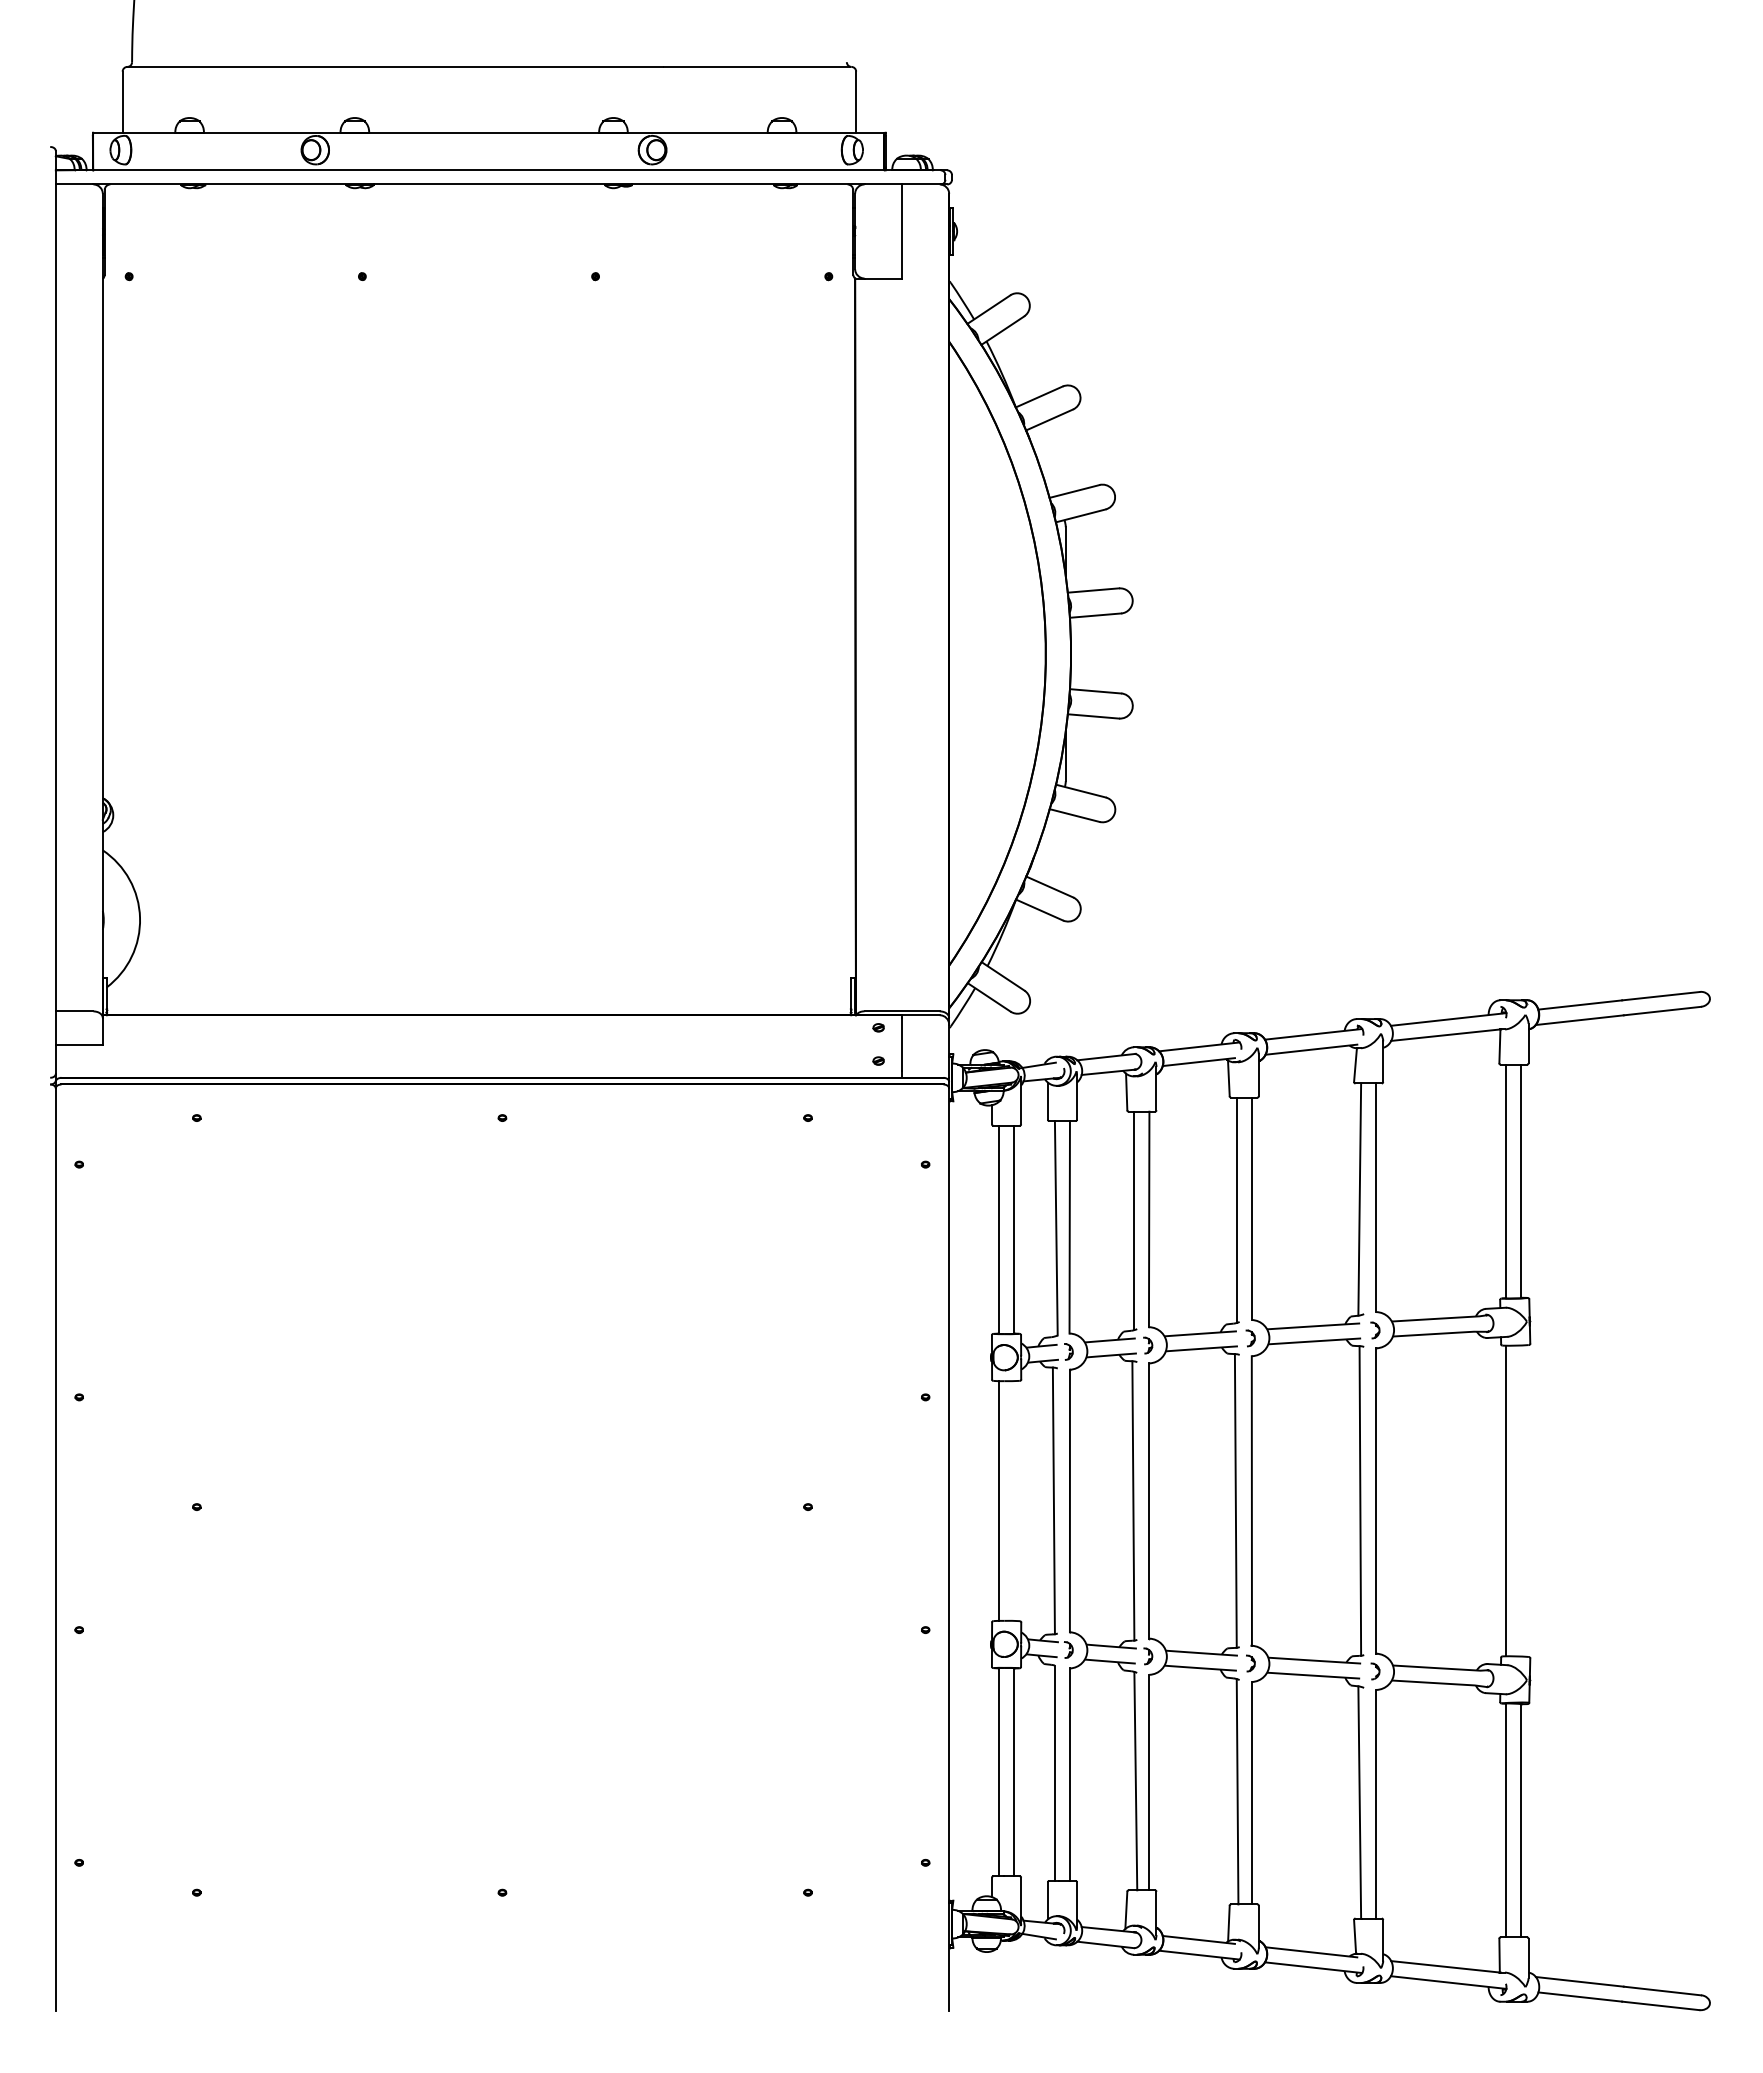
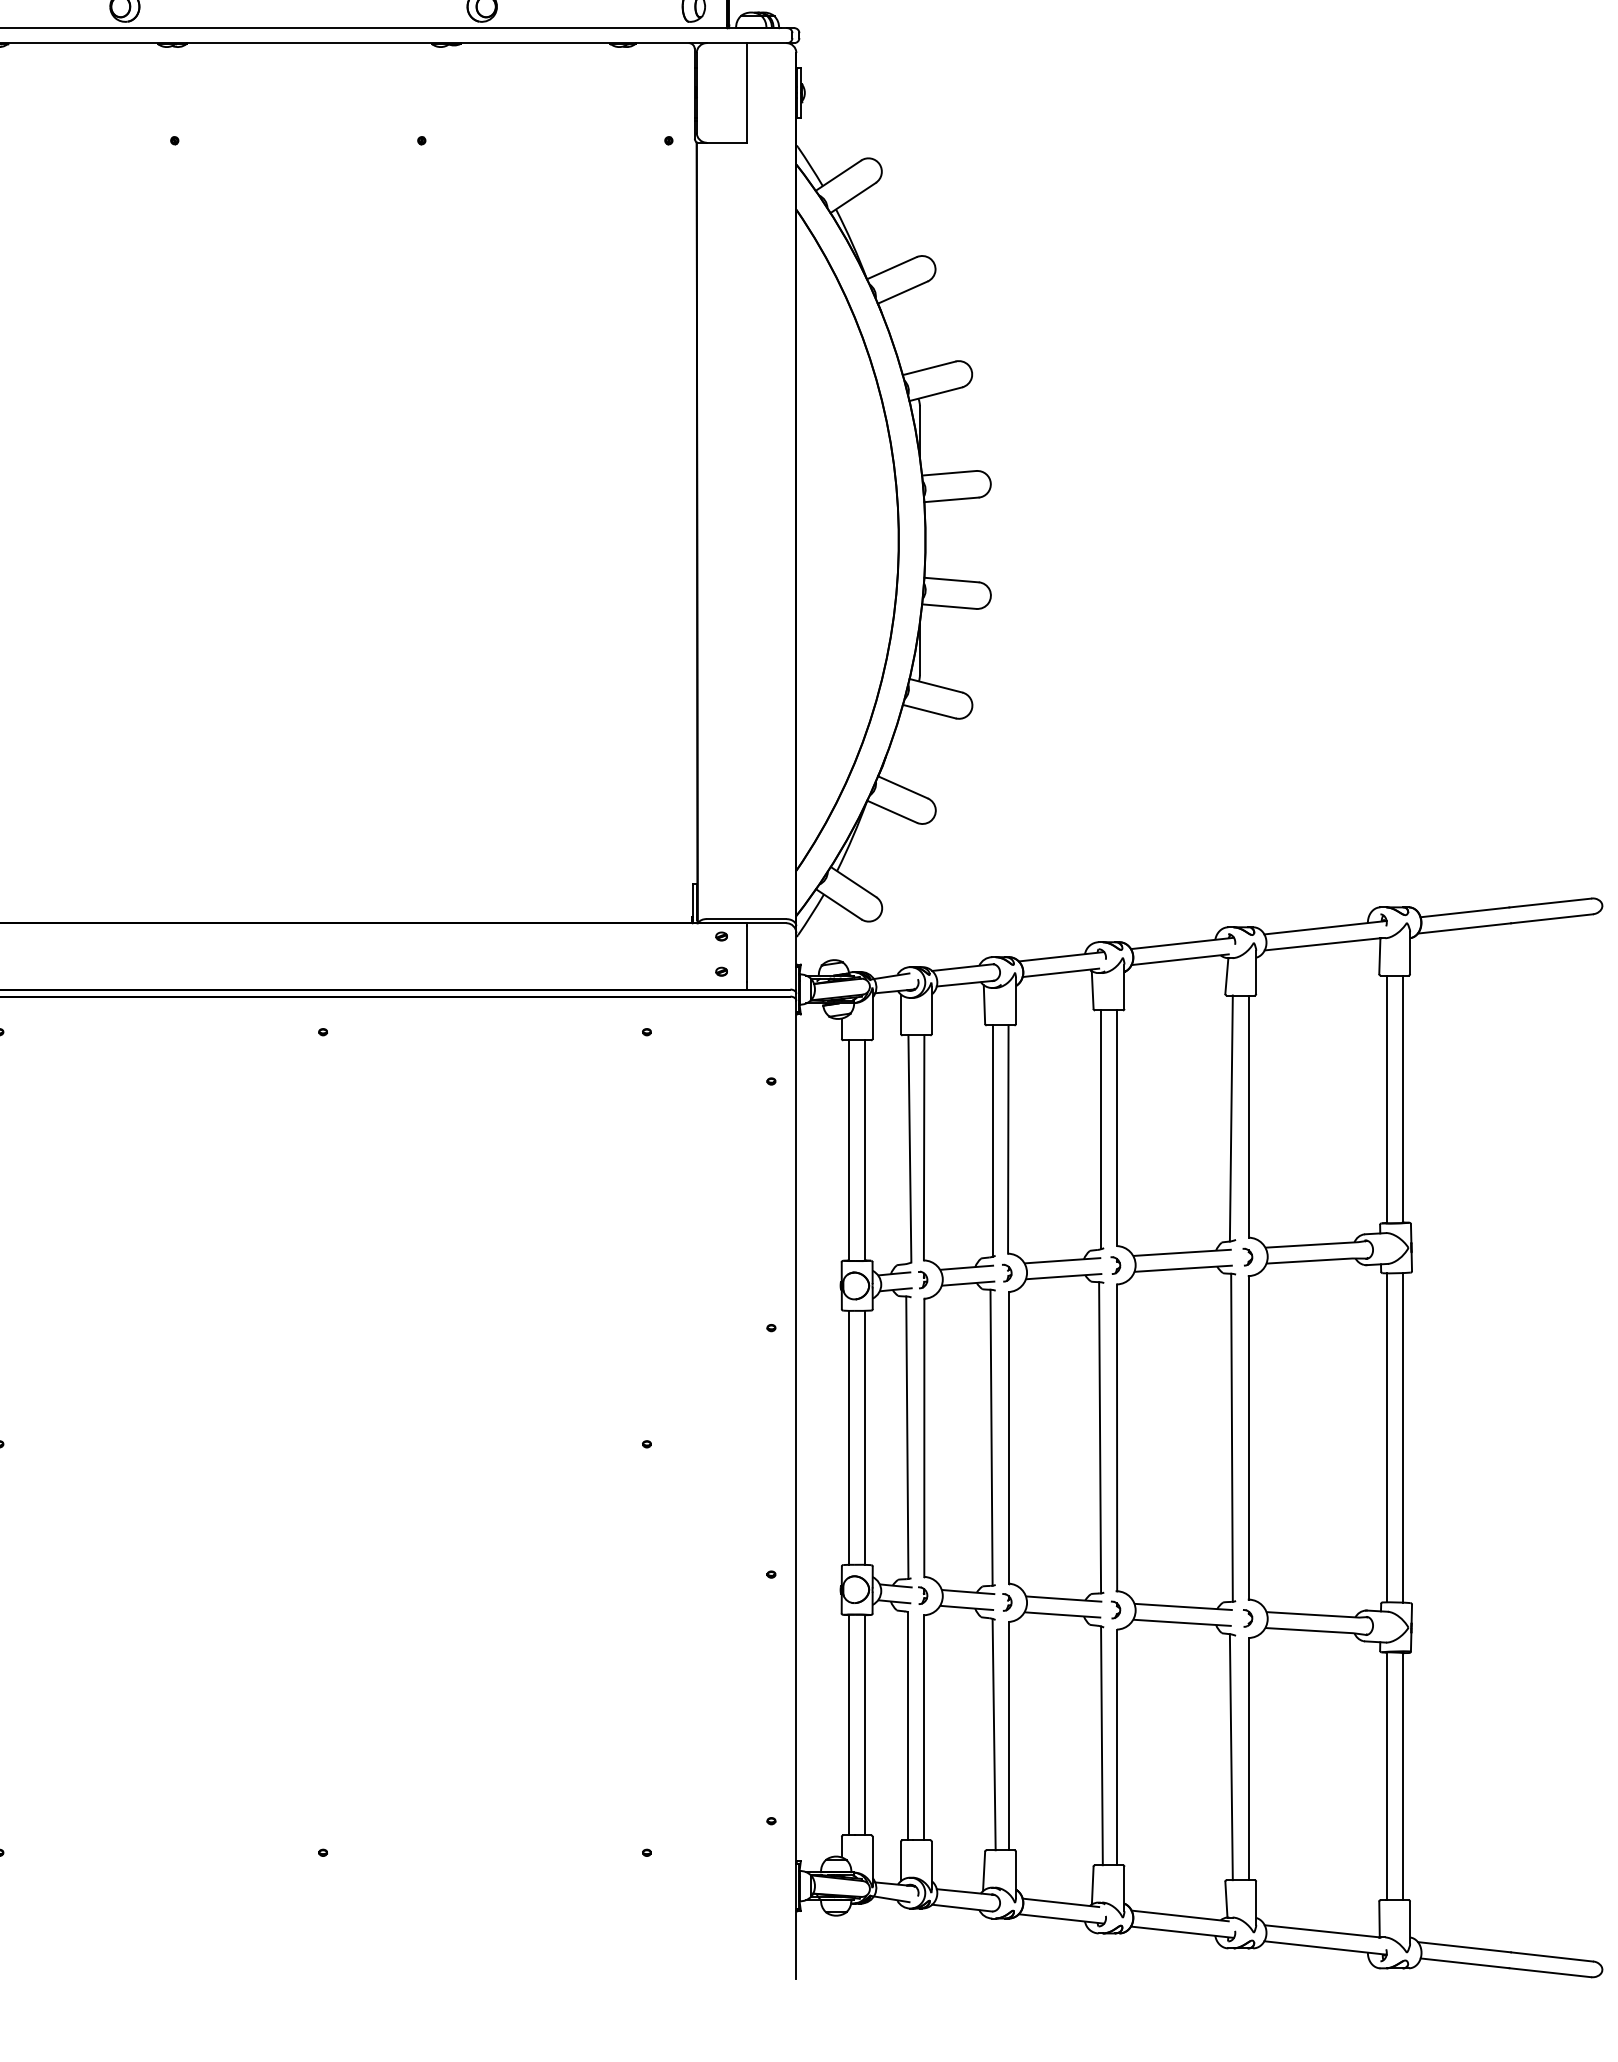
line: (1014, 1500) -> (865, 1437), added
line: (1521, 1500) -> (1402, 1437), added

